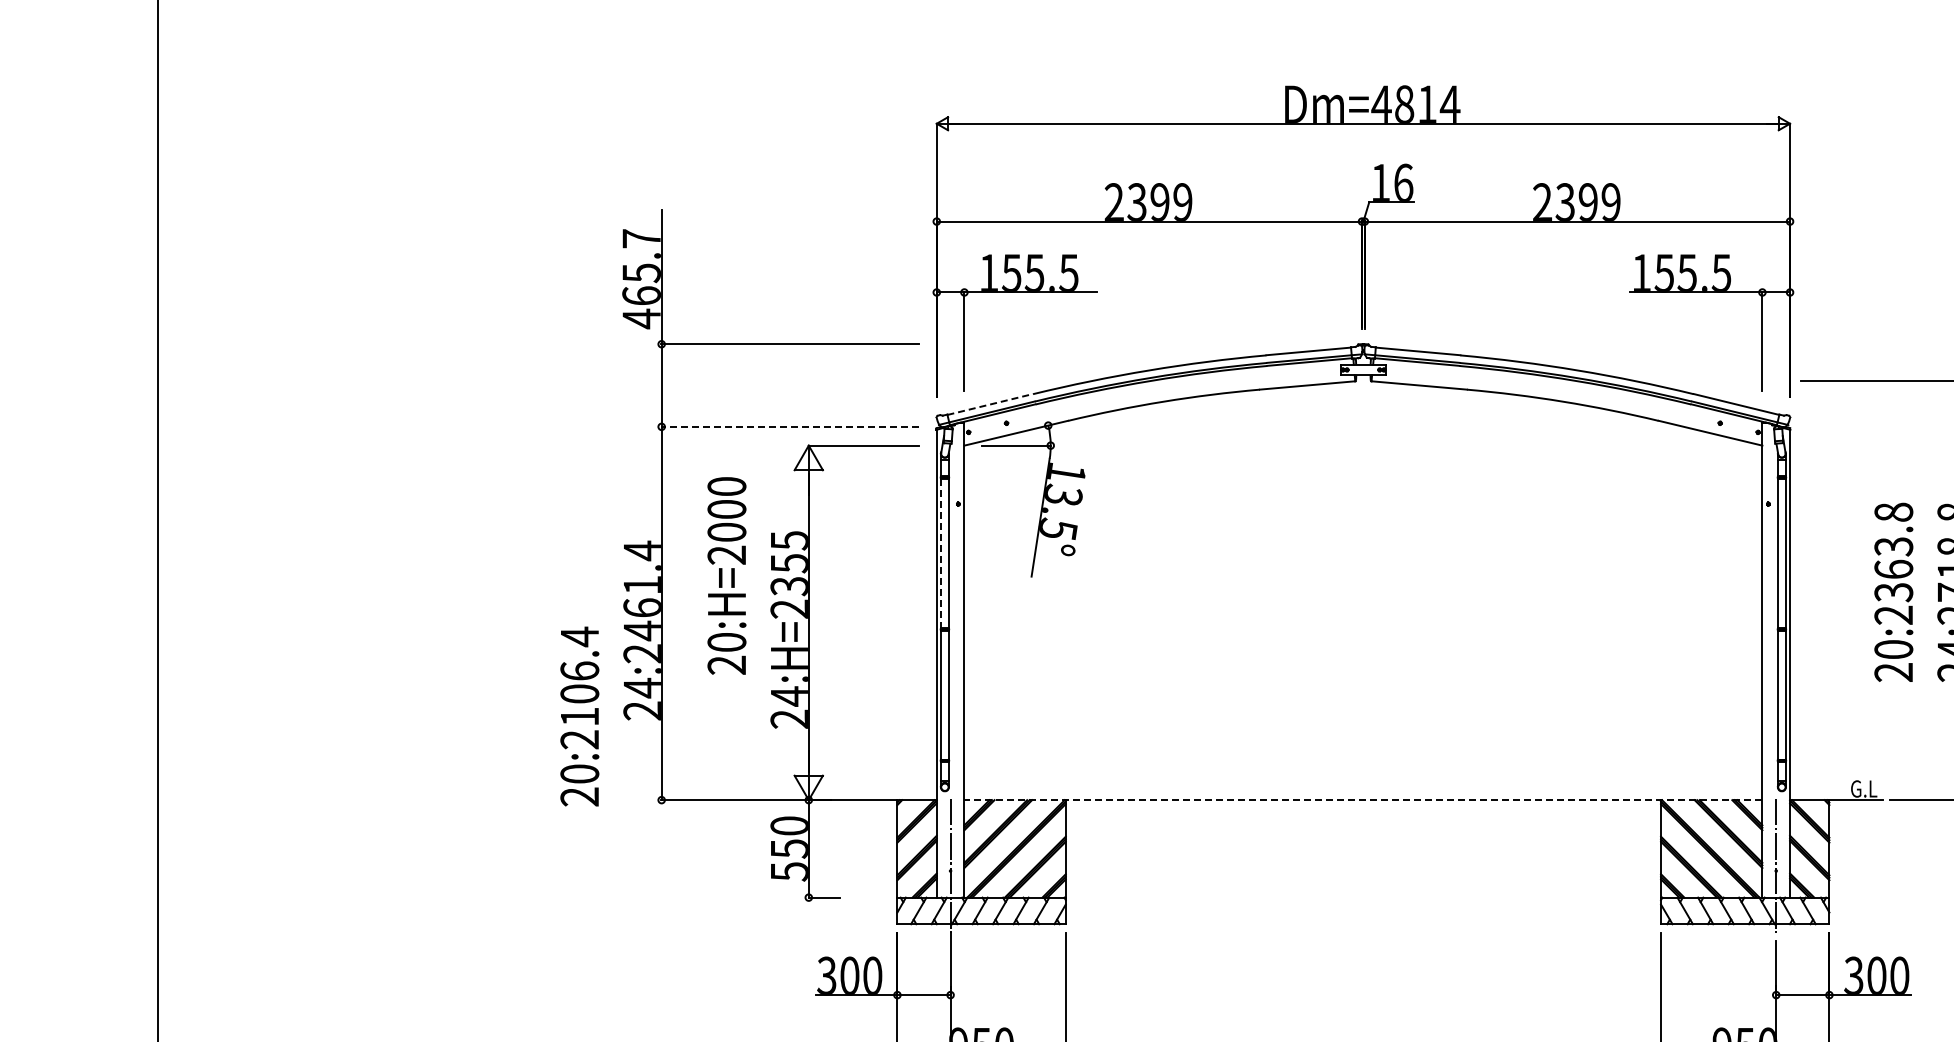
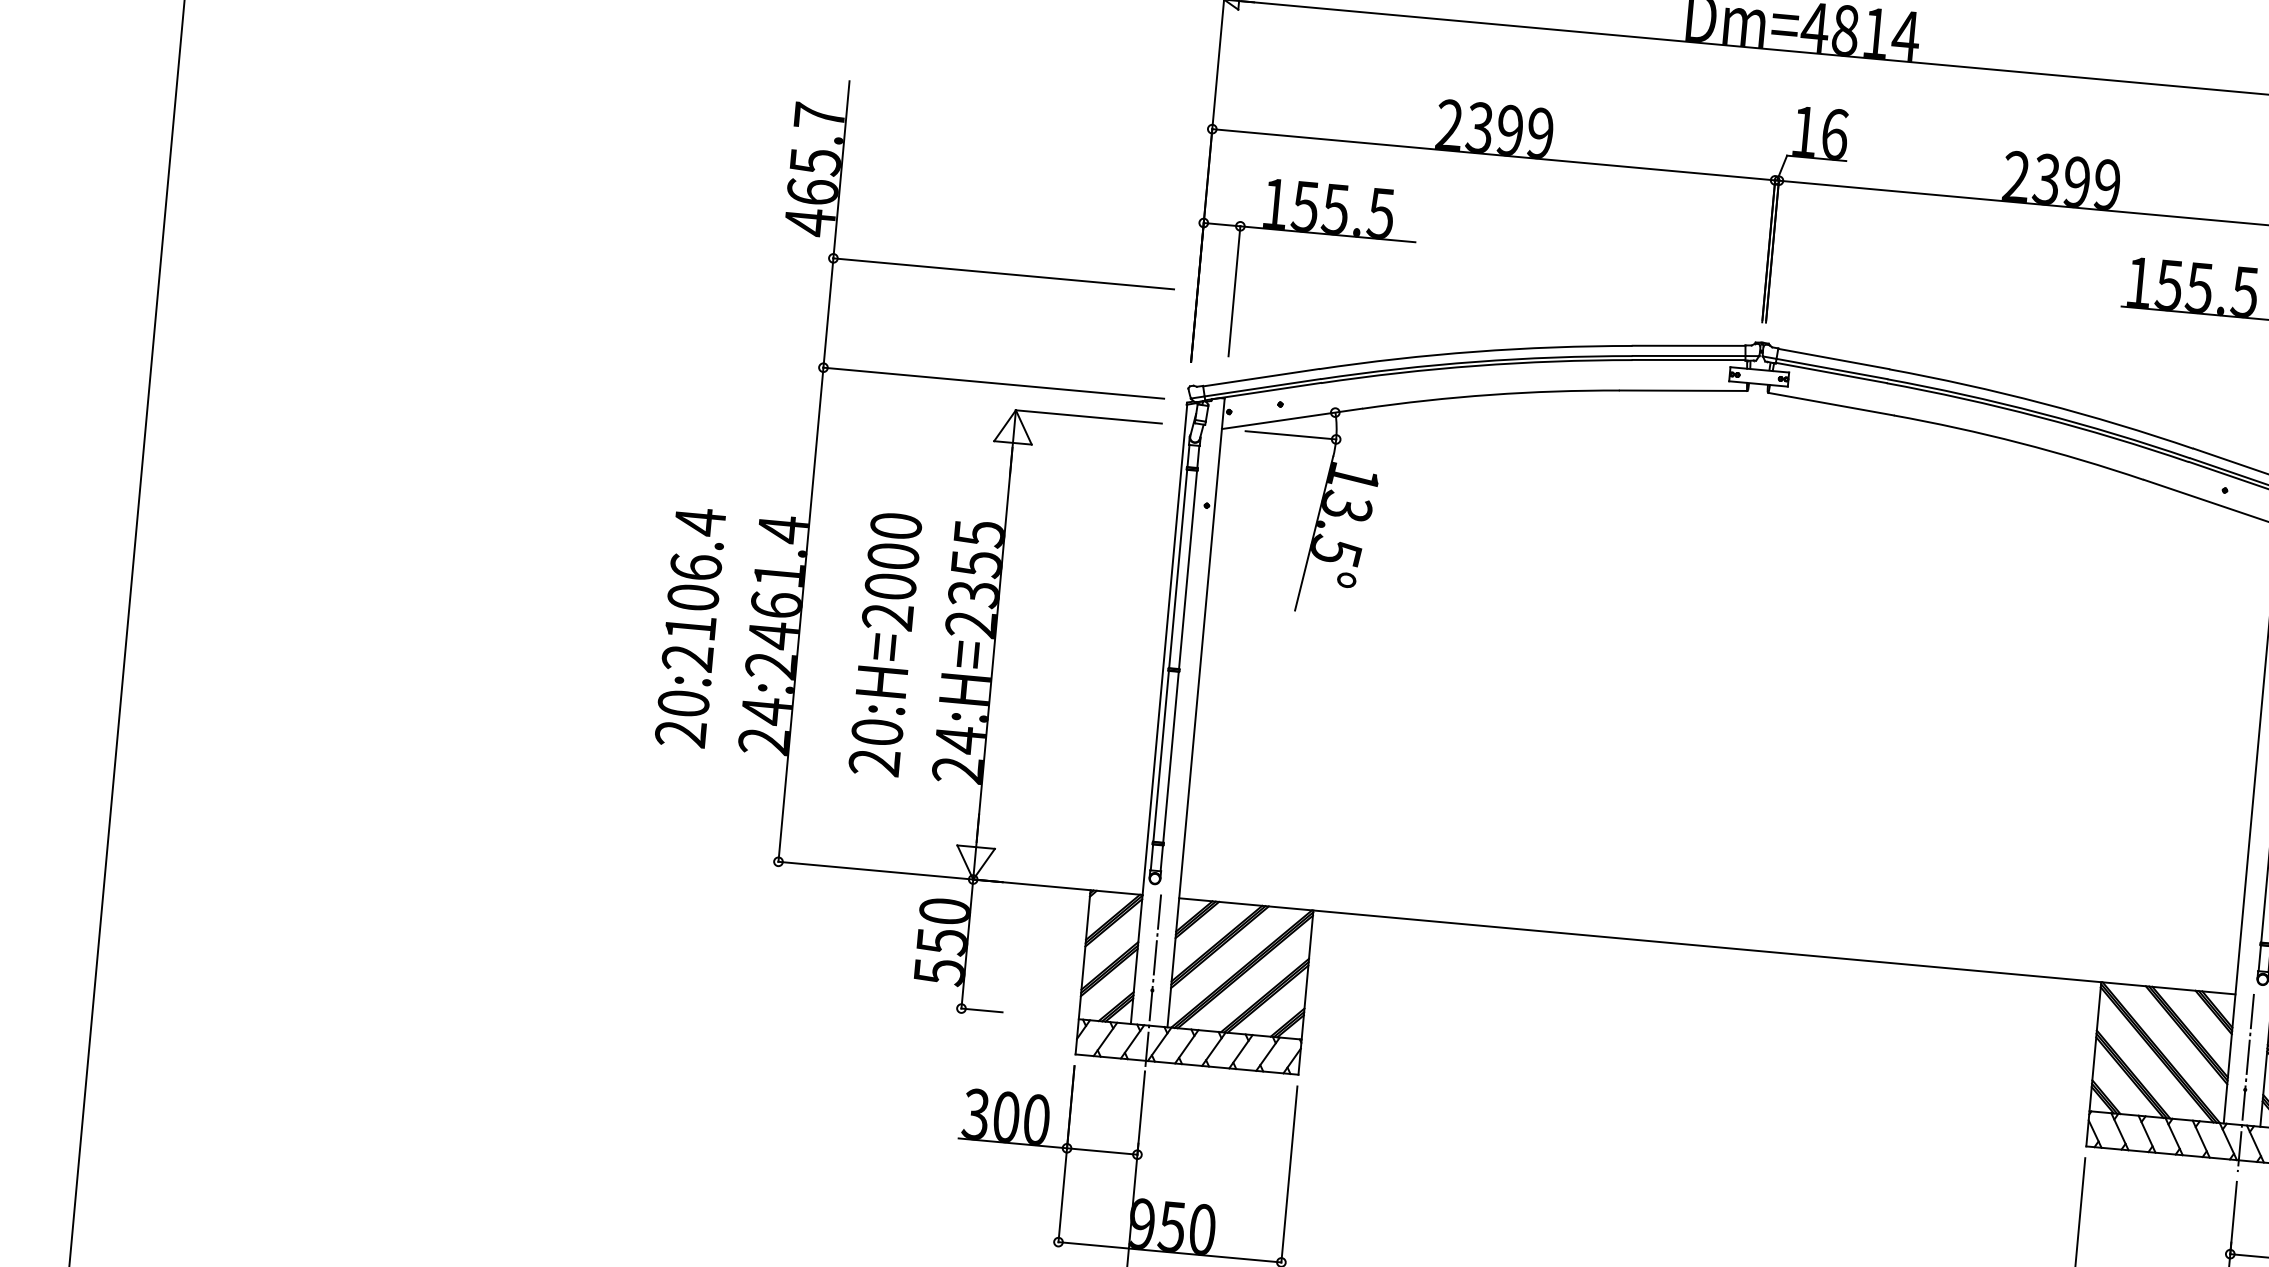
line: (990, 404) -> (1261, 377), dashed -> solid
line: (790, 426) -> (994, 382), dashed -> solid
line: (941, 553) -> (1178, 569), dashed -> solid
text: (726, 575) -> (884, 643), moved
text: (579, 716) -> (690, 627), moved
line: (1363, 800) -> (1707, 946), dashed -> solid

